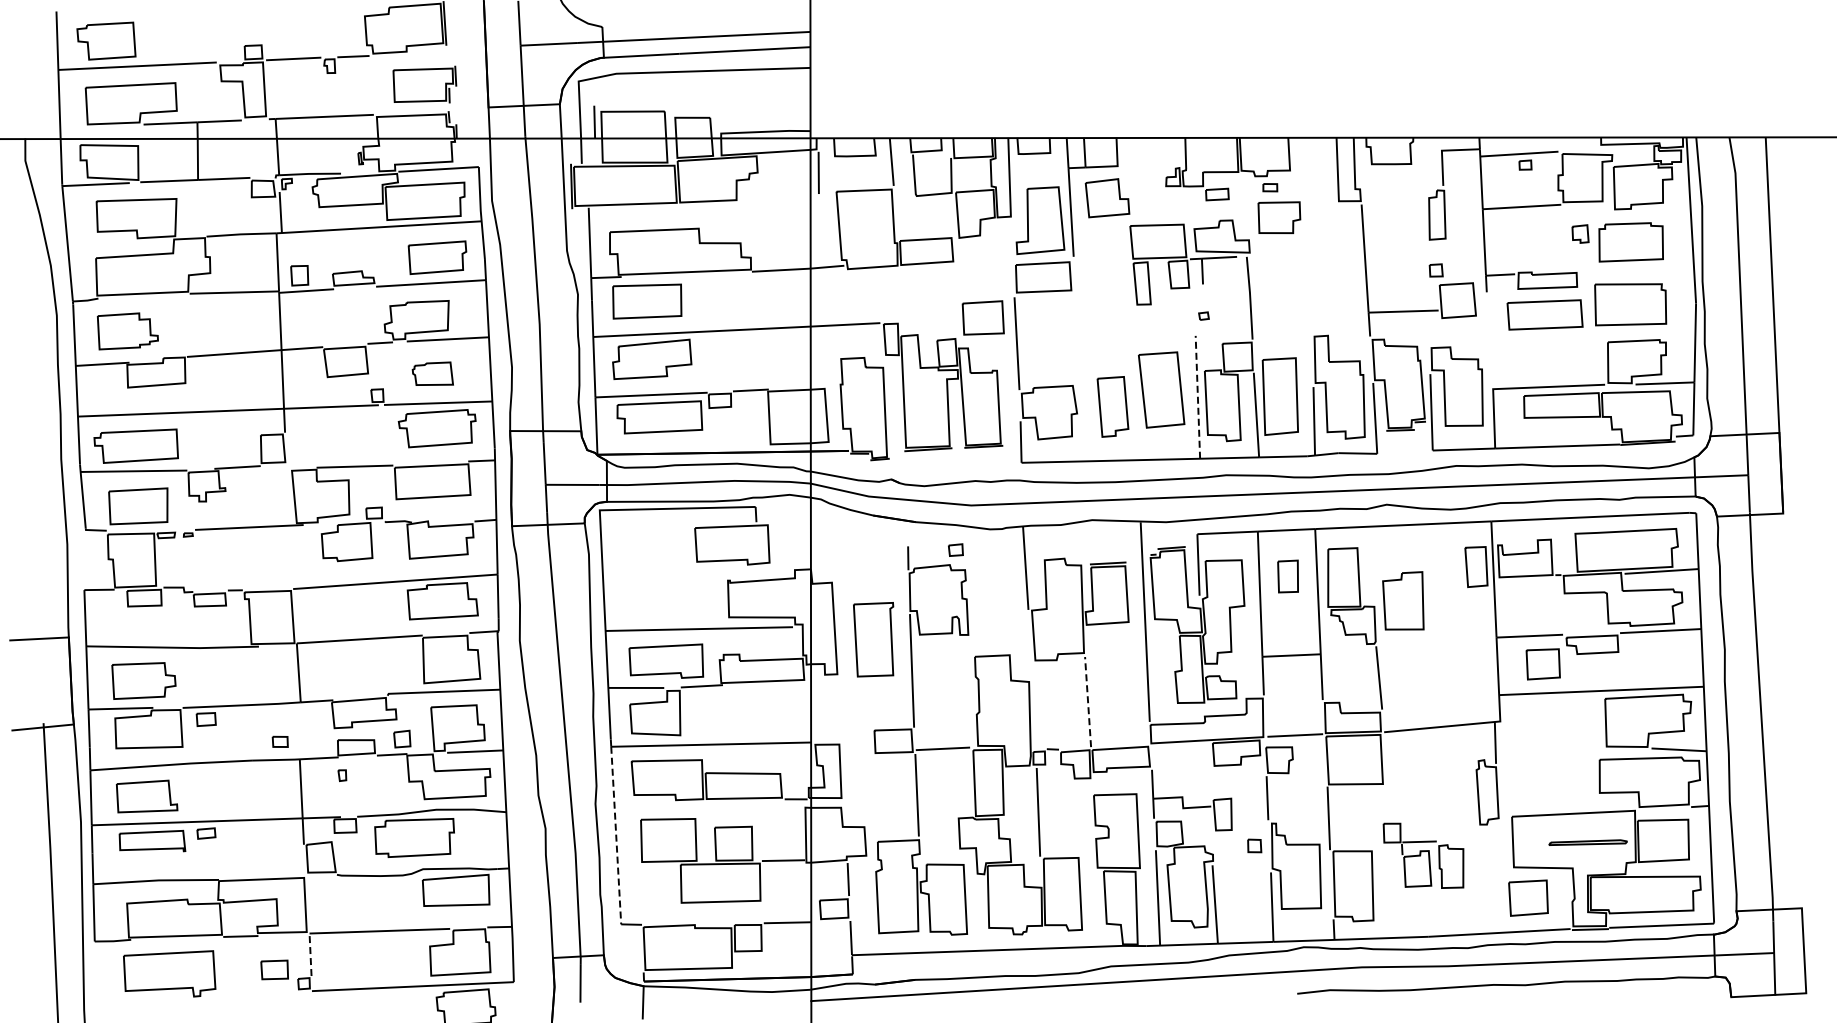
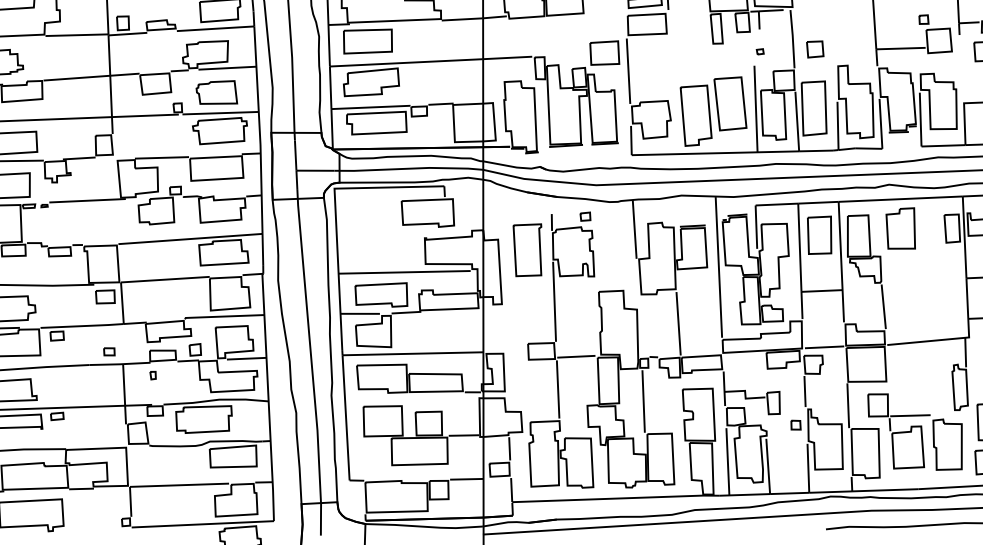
part: (1281, 312) -> (814, 49), added
part: (432, 373) -> (216, 92), size x1.43
line: (1197, 396) -> (755, 108), dashed -> solid
part: (1112, 406) -> (695, 115), size x1.43
part: (1287, 576) -> (819, 235), size x1.67
part: (1403, 600) -> (900, 228), moved
part: (873, 639) -> (527, 250), moved
line: (1088, 701) -> (678, 323), dashed -> solid
line: (616, 835) -> (346, 417), dashed -> solid
part: (1423, 855) -> (914, 431), size x1.67
line: (310, 954) -> (130, 501), dashed -> solid
part: (274, 969) -> (105, 296), moved

